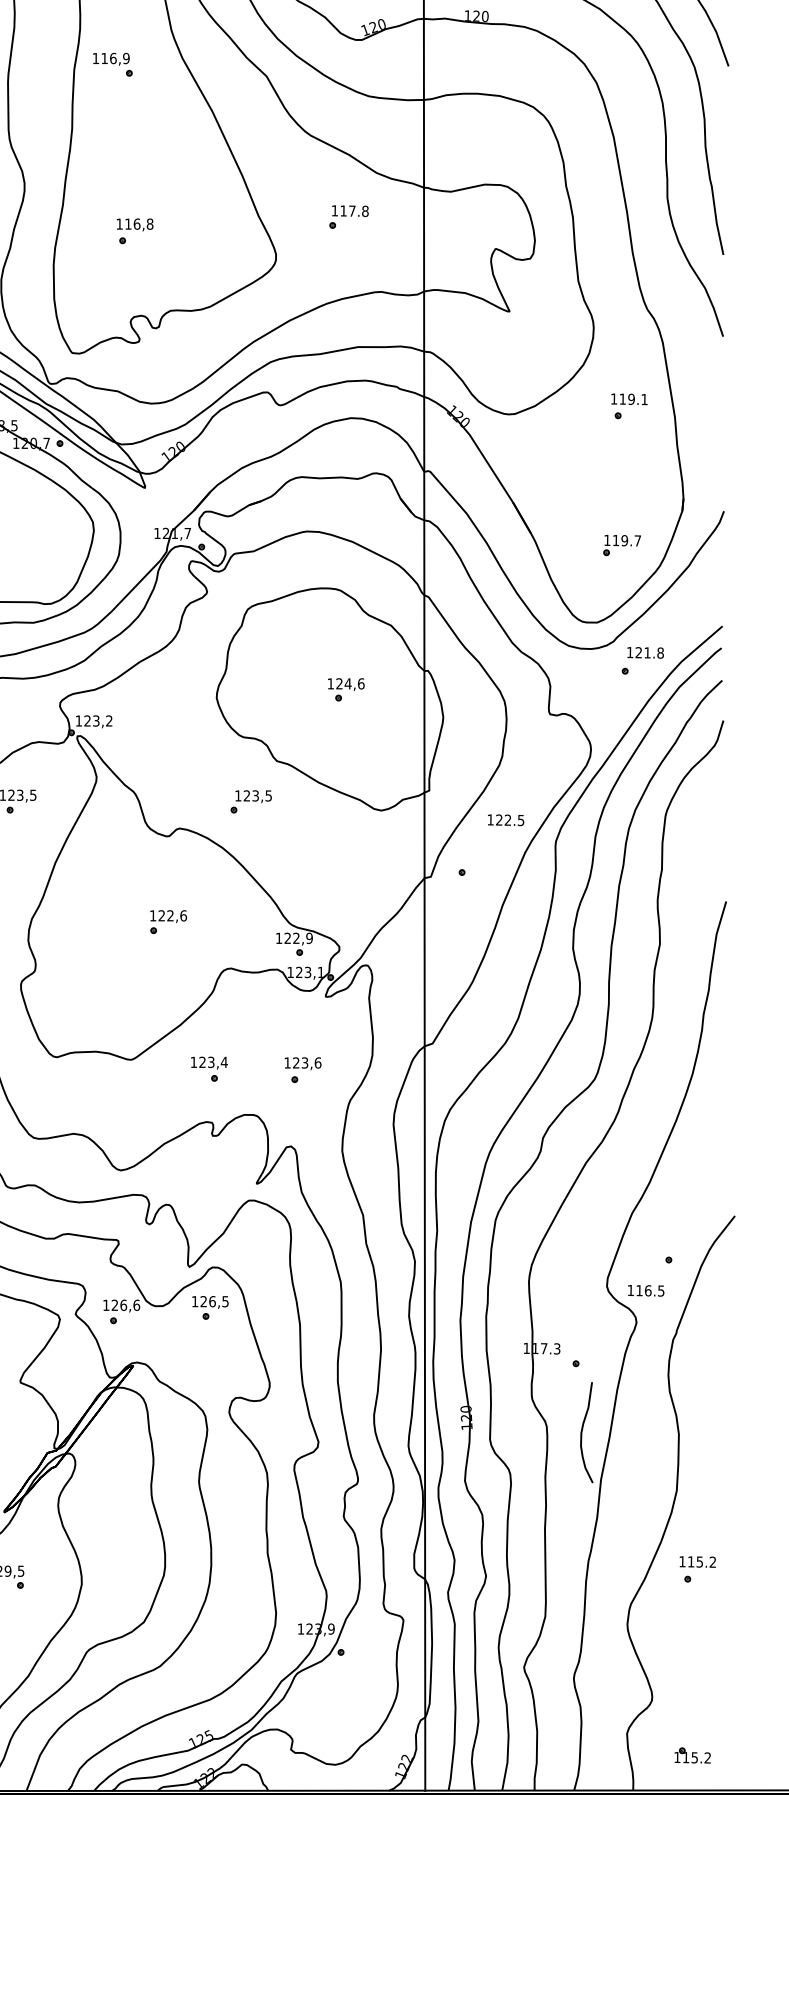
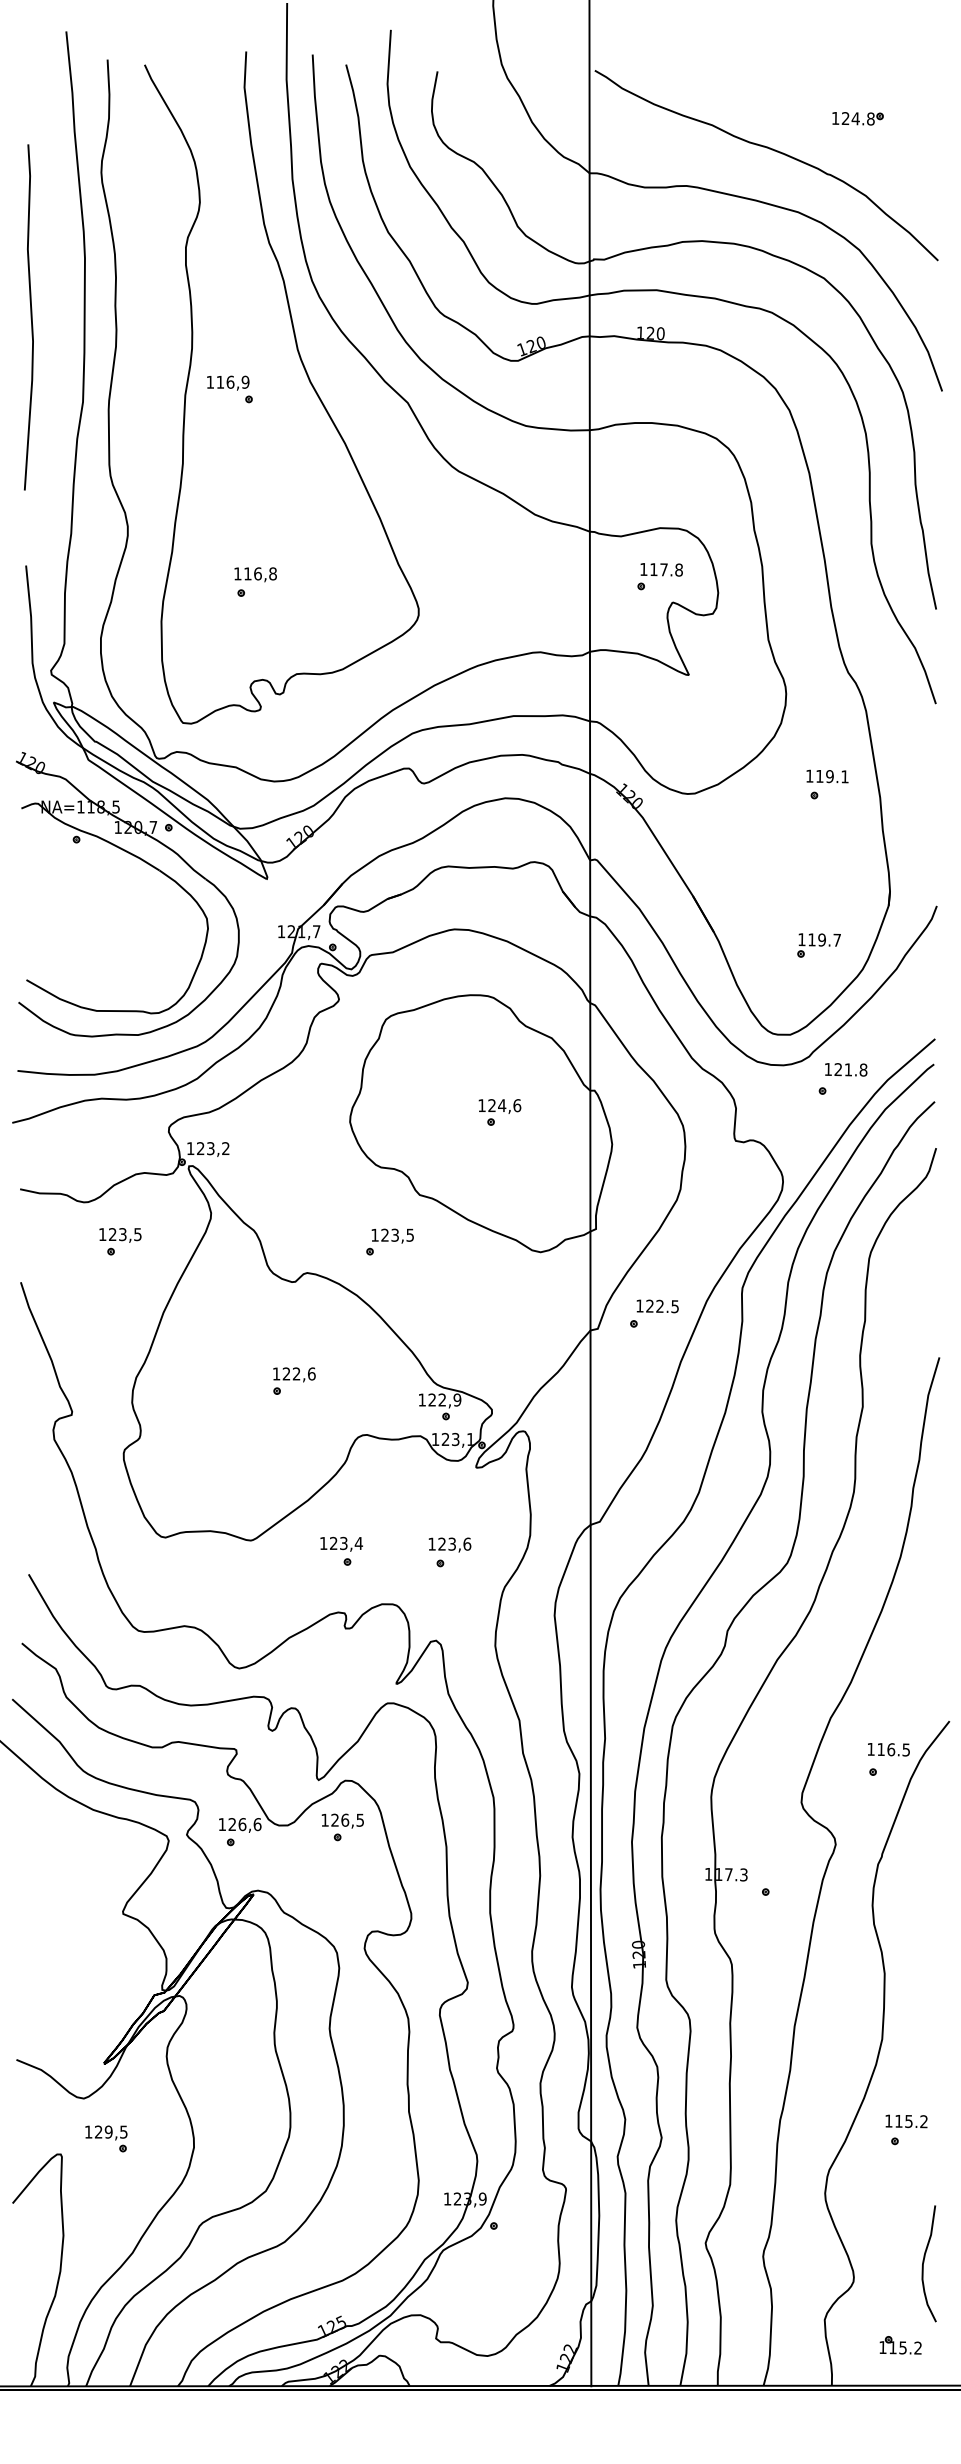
part: (348, 216) -> (659, 576), moved
text: (505, 820) -> (657, 1306), moved
text: (645, 1290) -> (888, 1749), moved
curve: (582, 1431) -> (924, 2262), moved

